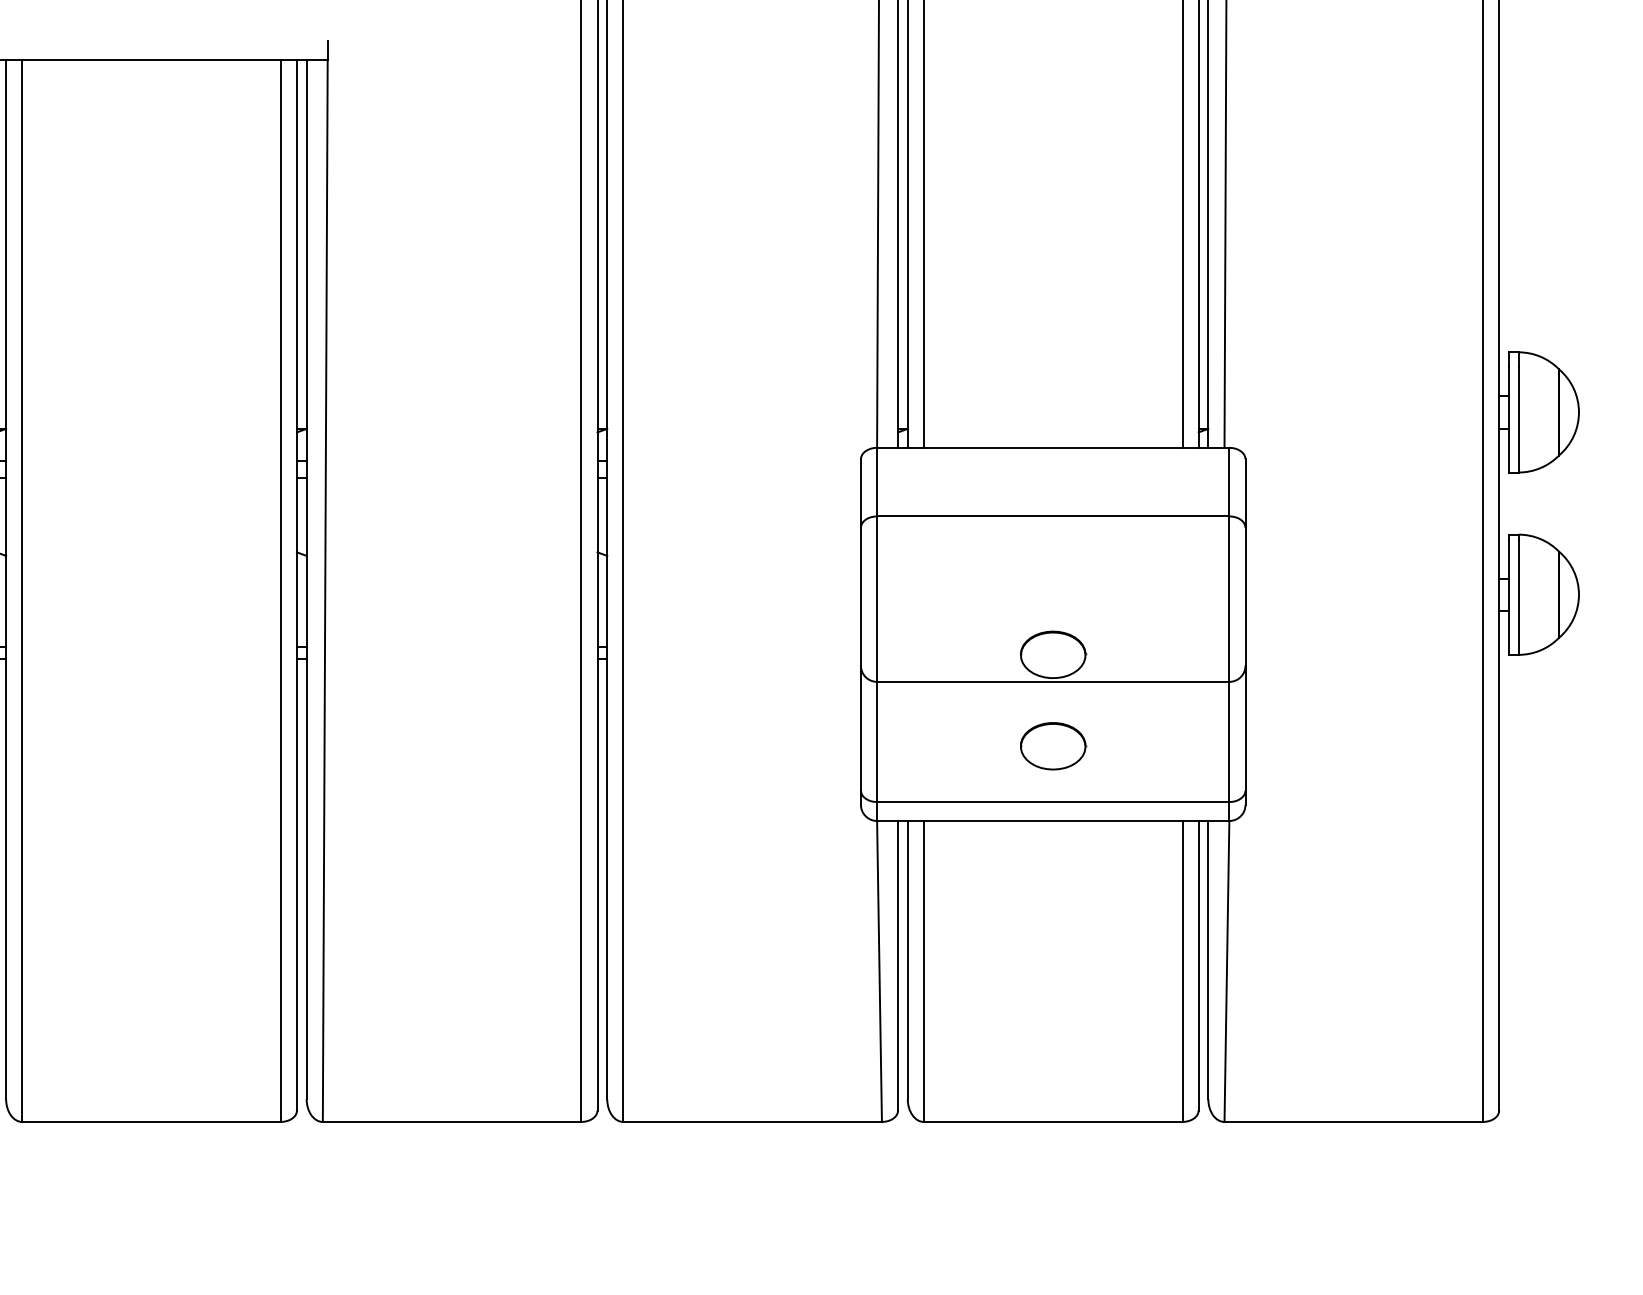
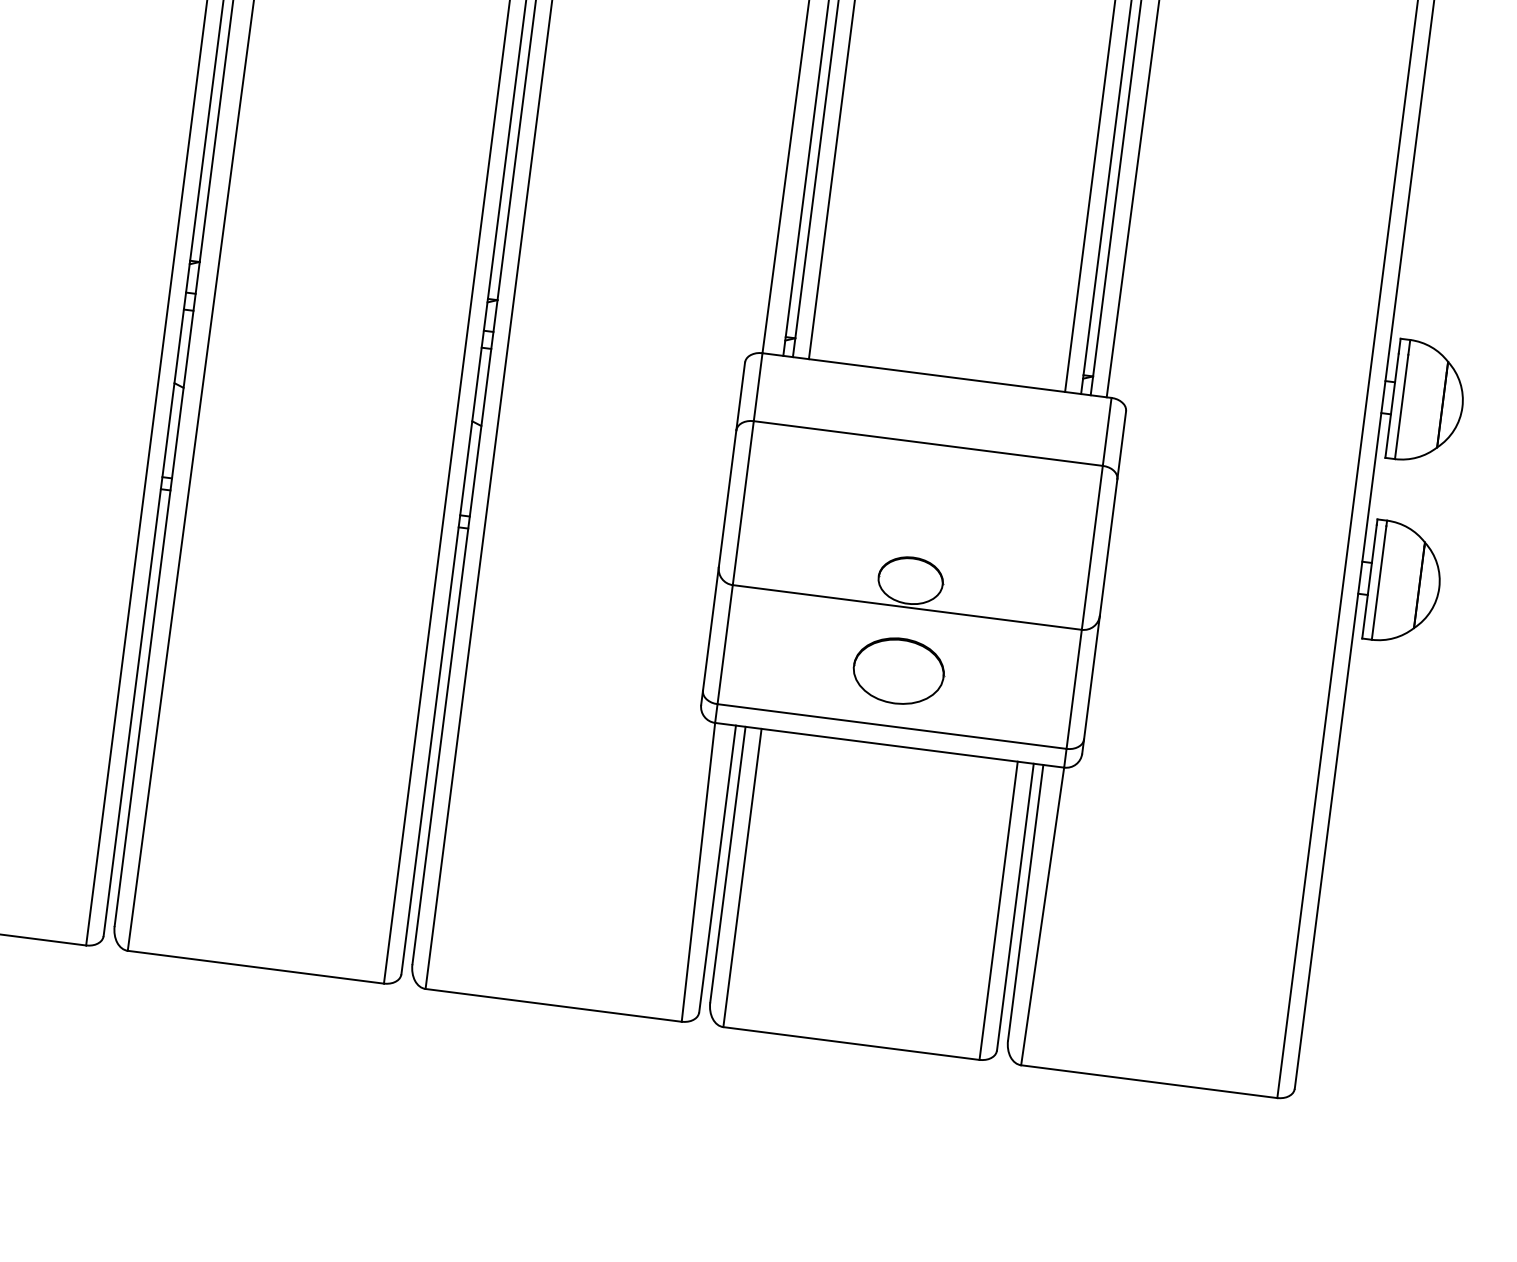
part: (1053, 746) -> (899, 671), size x1.4

